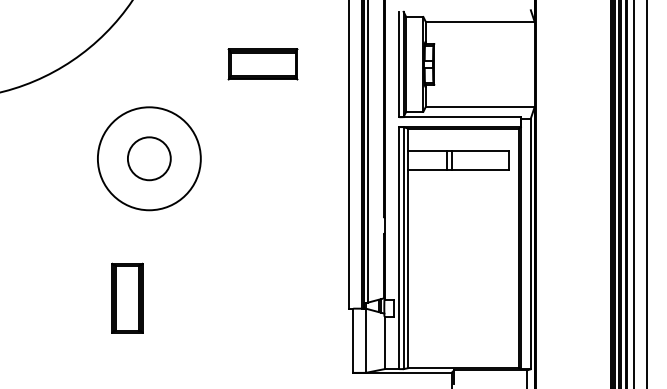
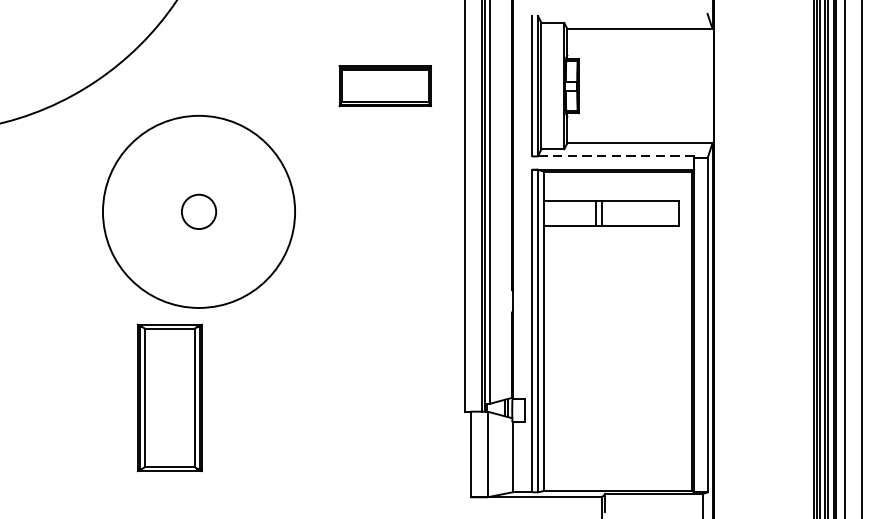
part: (262, 64) -> (384, 86), moved
line: (460, 117) -> (613, 156), solid -> dashed
circle: (148, 158) -> (197, 211), size x0.6
circle: (148, 158) -> (197, 211), size x1.4
part: (127, 297) -> (169, 396), size x1.6

